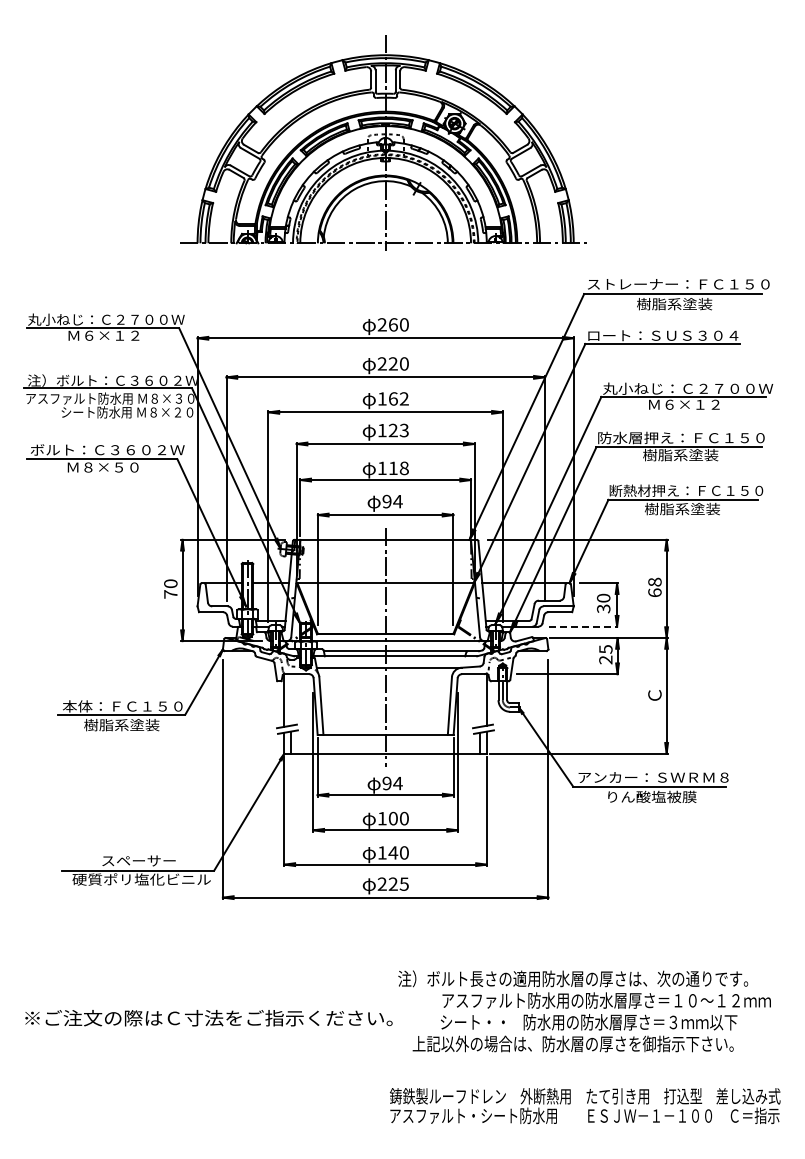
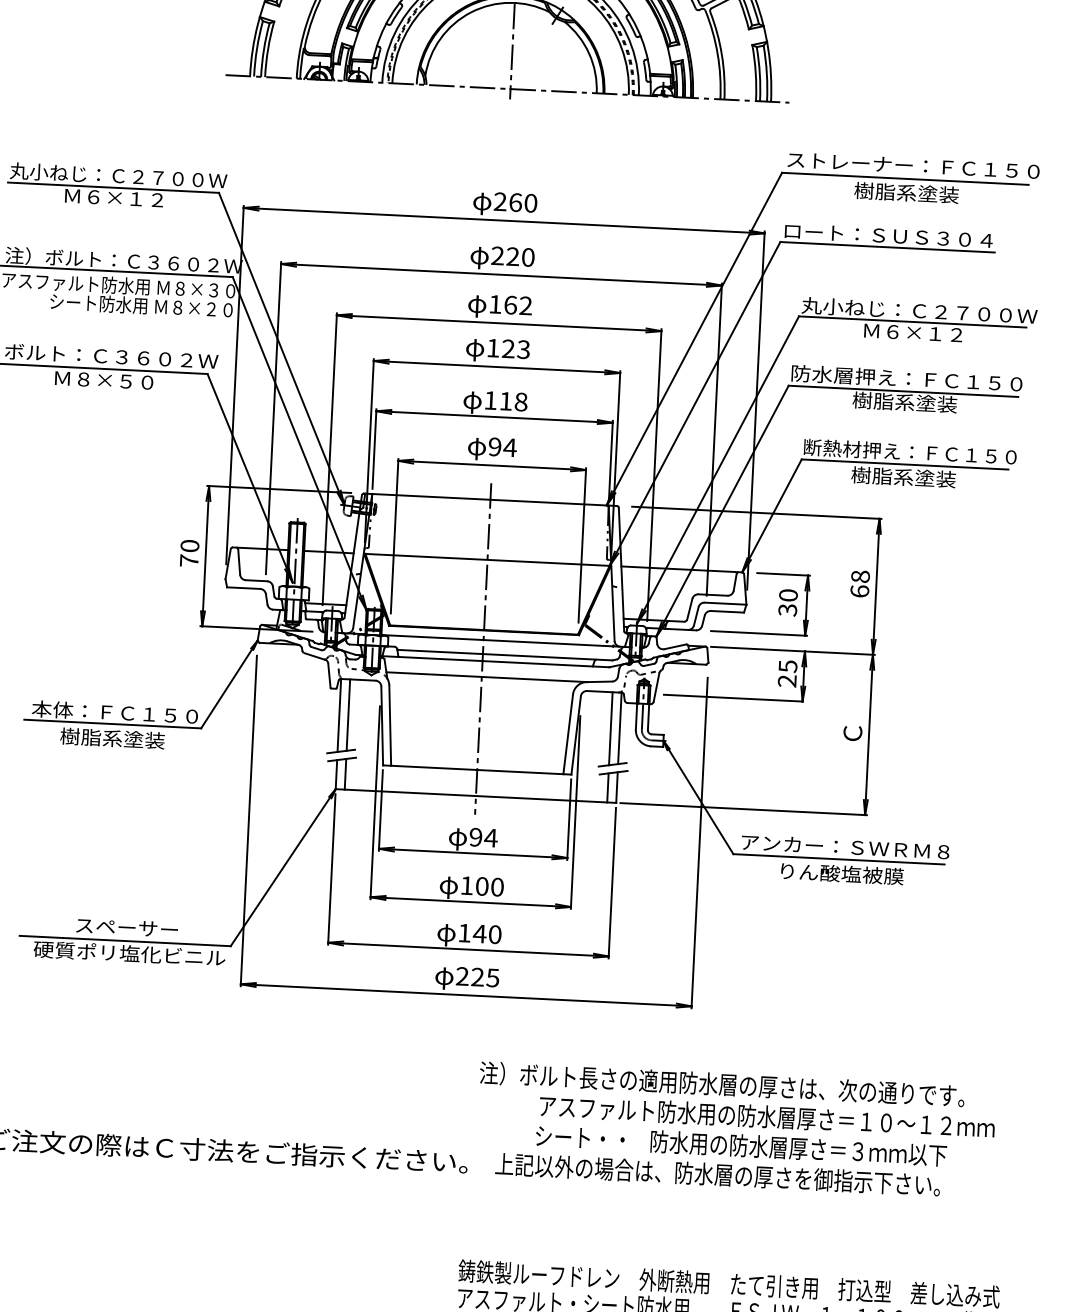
line: (583, 626) -> (758, 633), dashed -> solid
line: (290, 699) -> (347, 714), added
line: (480, 700) -> (610, 728), added
text: (584, 1011) -> (735, 1130), moved

